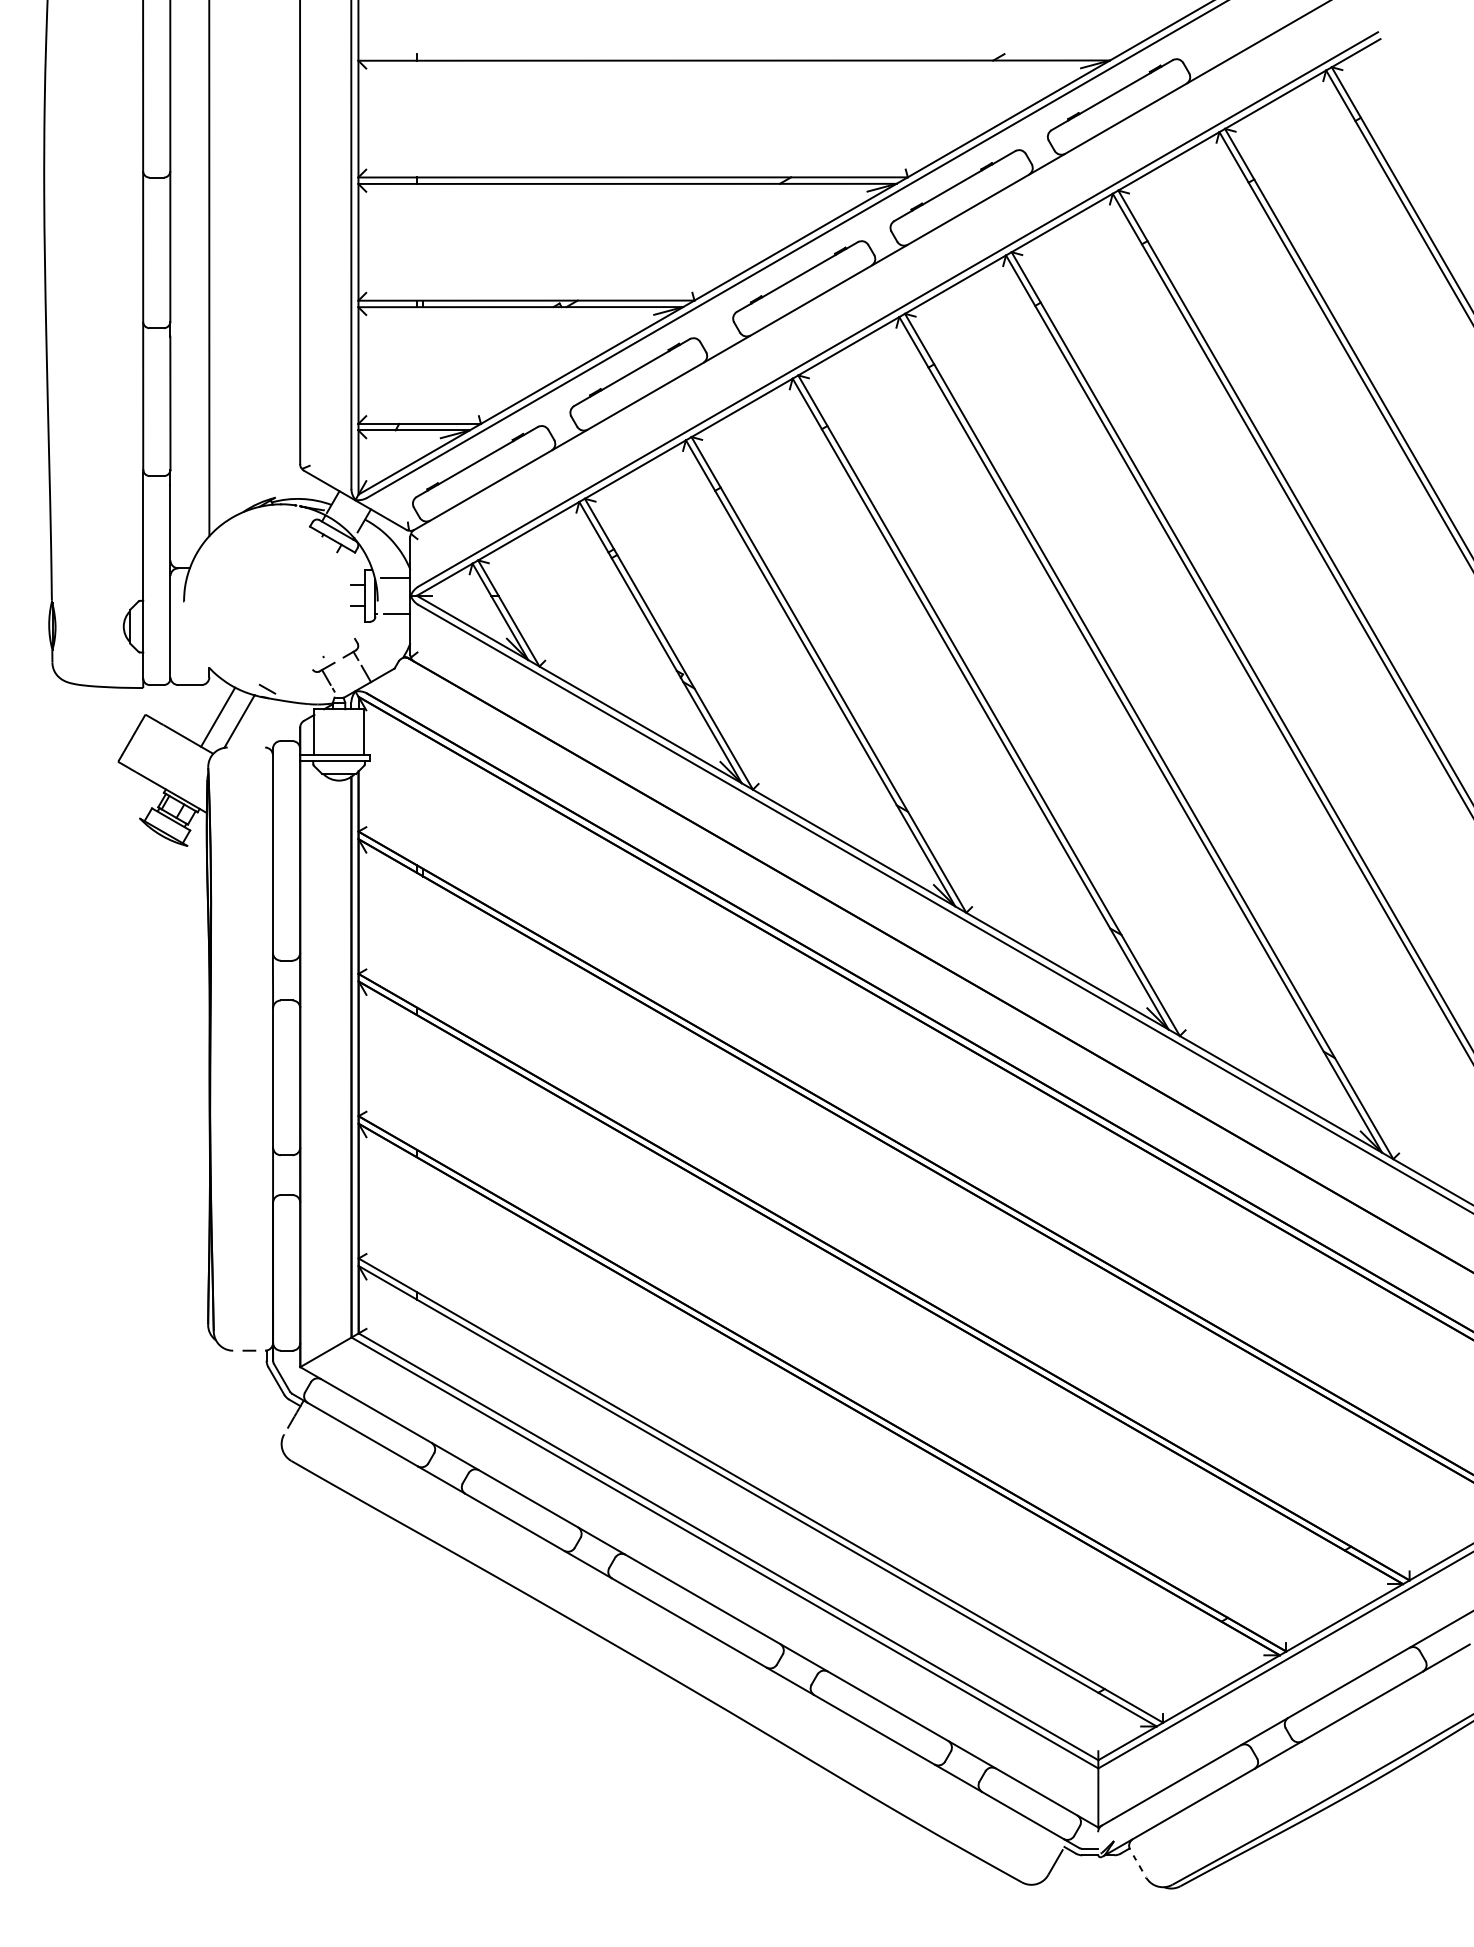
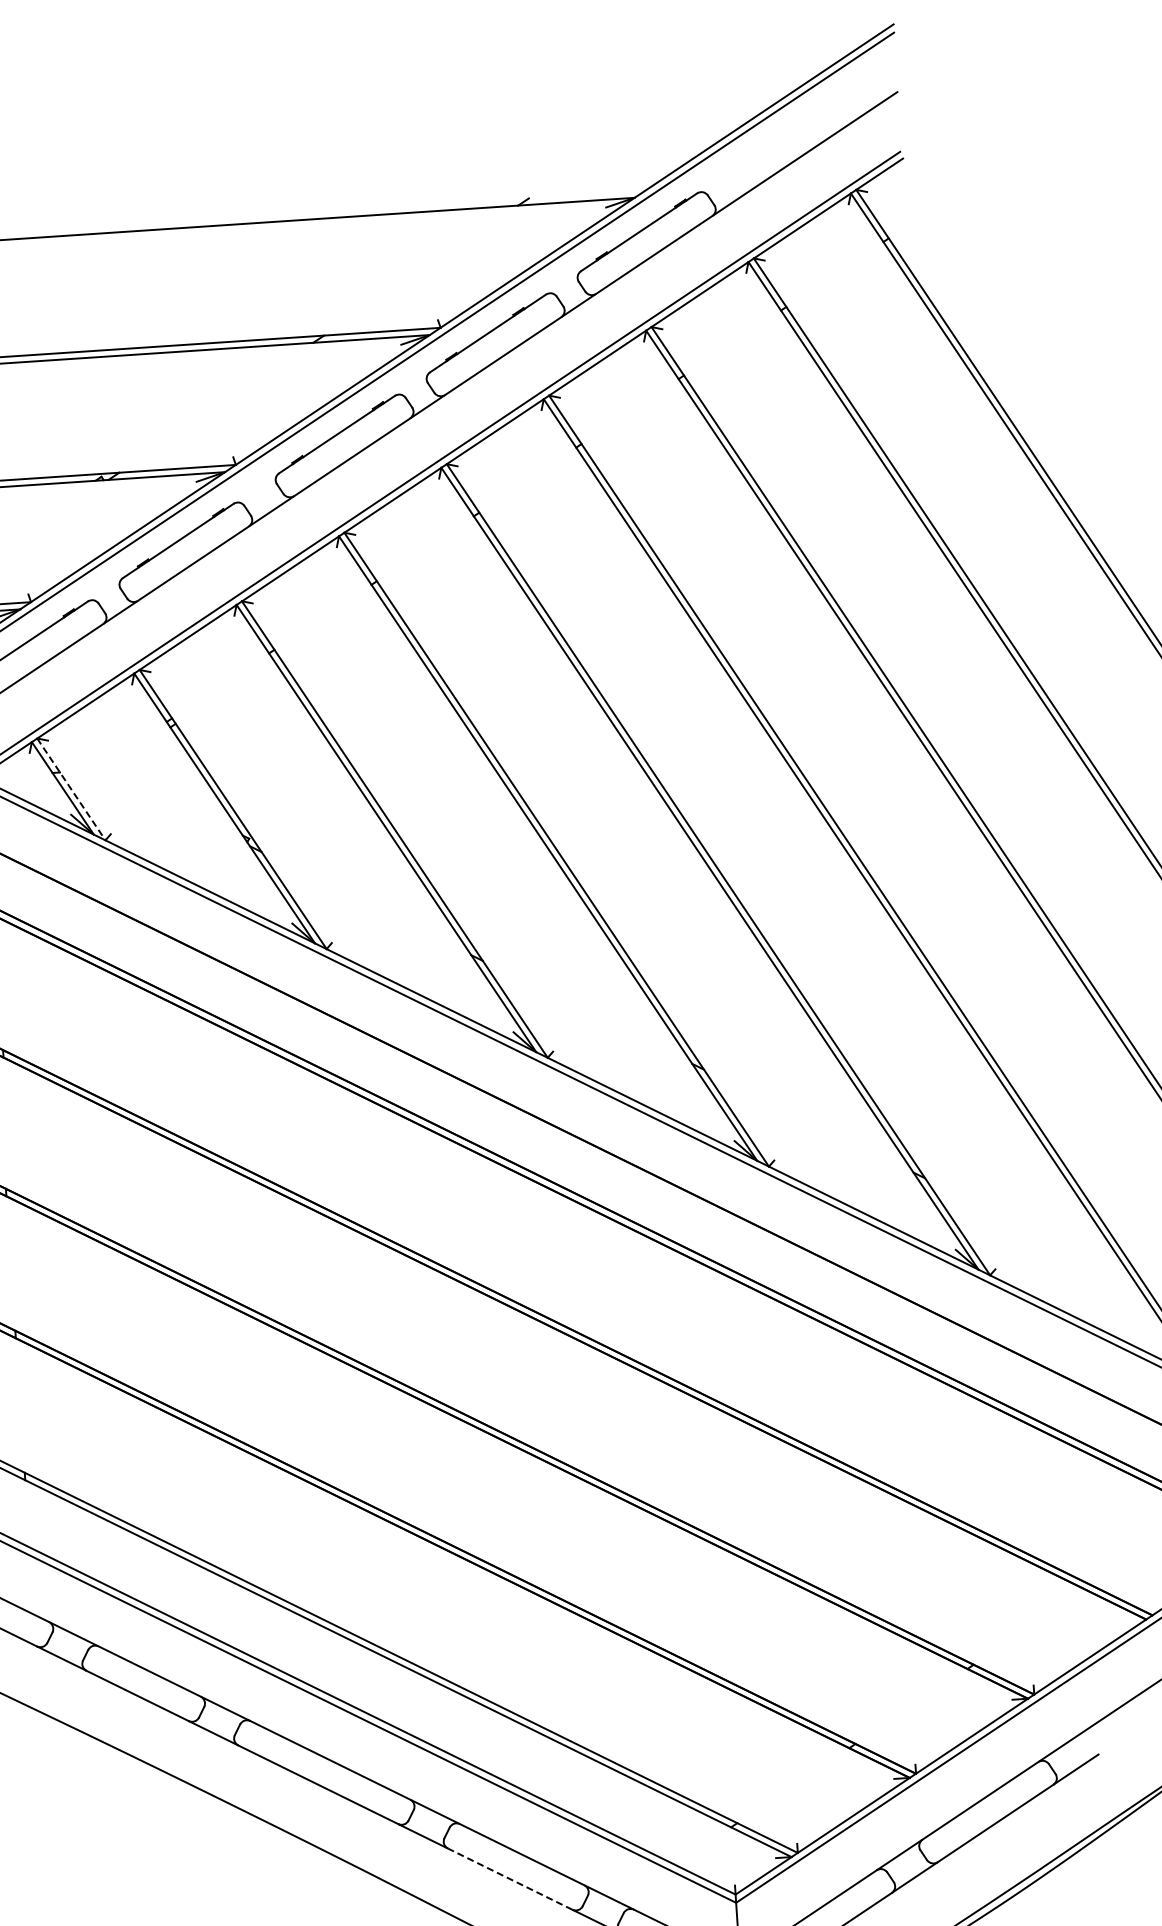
line: (509, 613) -> (72, 789), solid -> dashed
line: (874, 1729) -> (510, 1878), solid -> dashed

